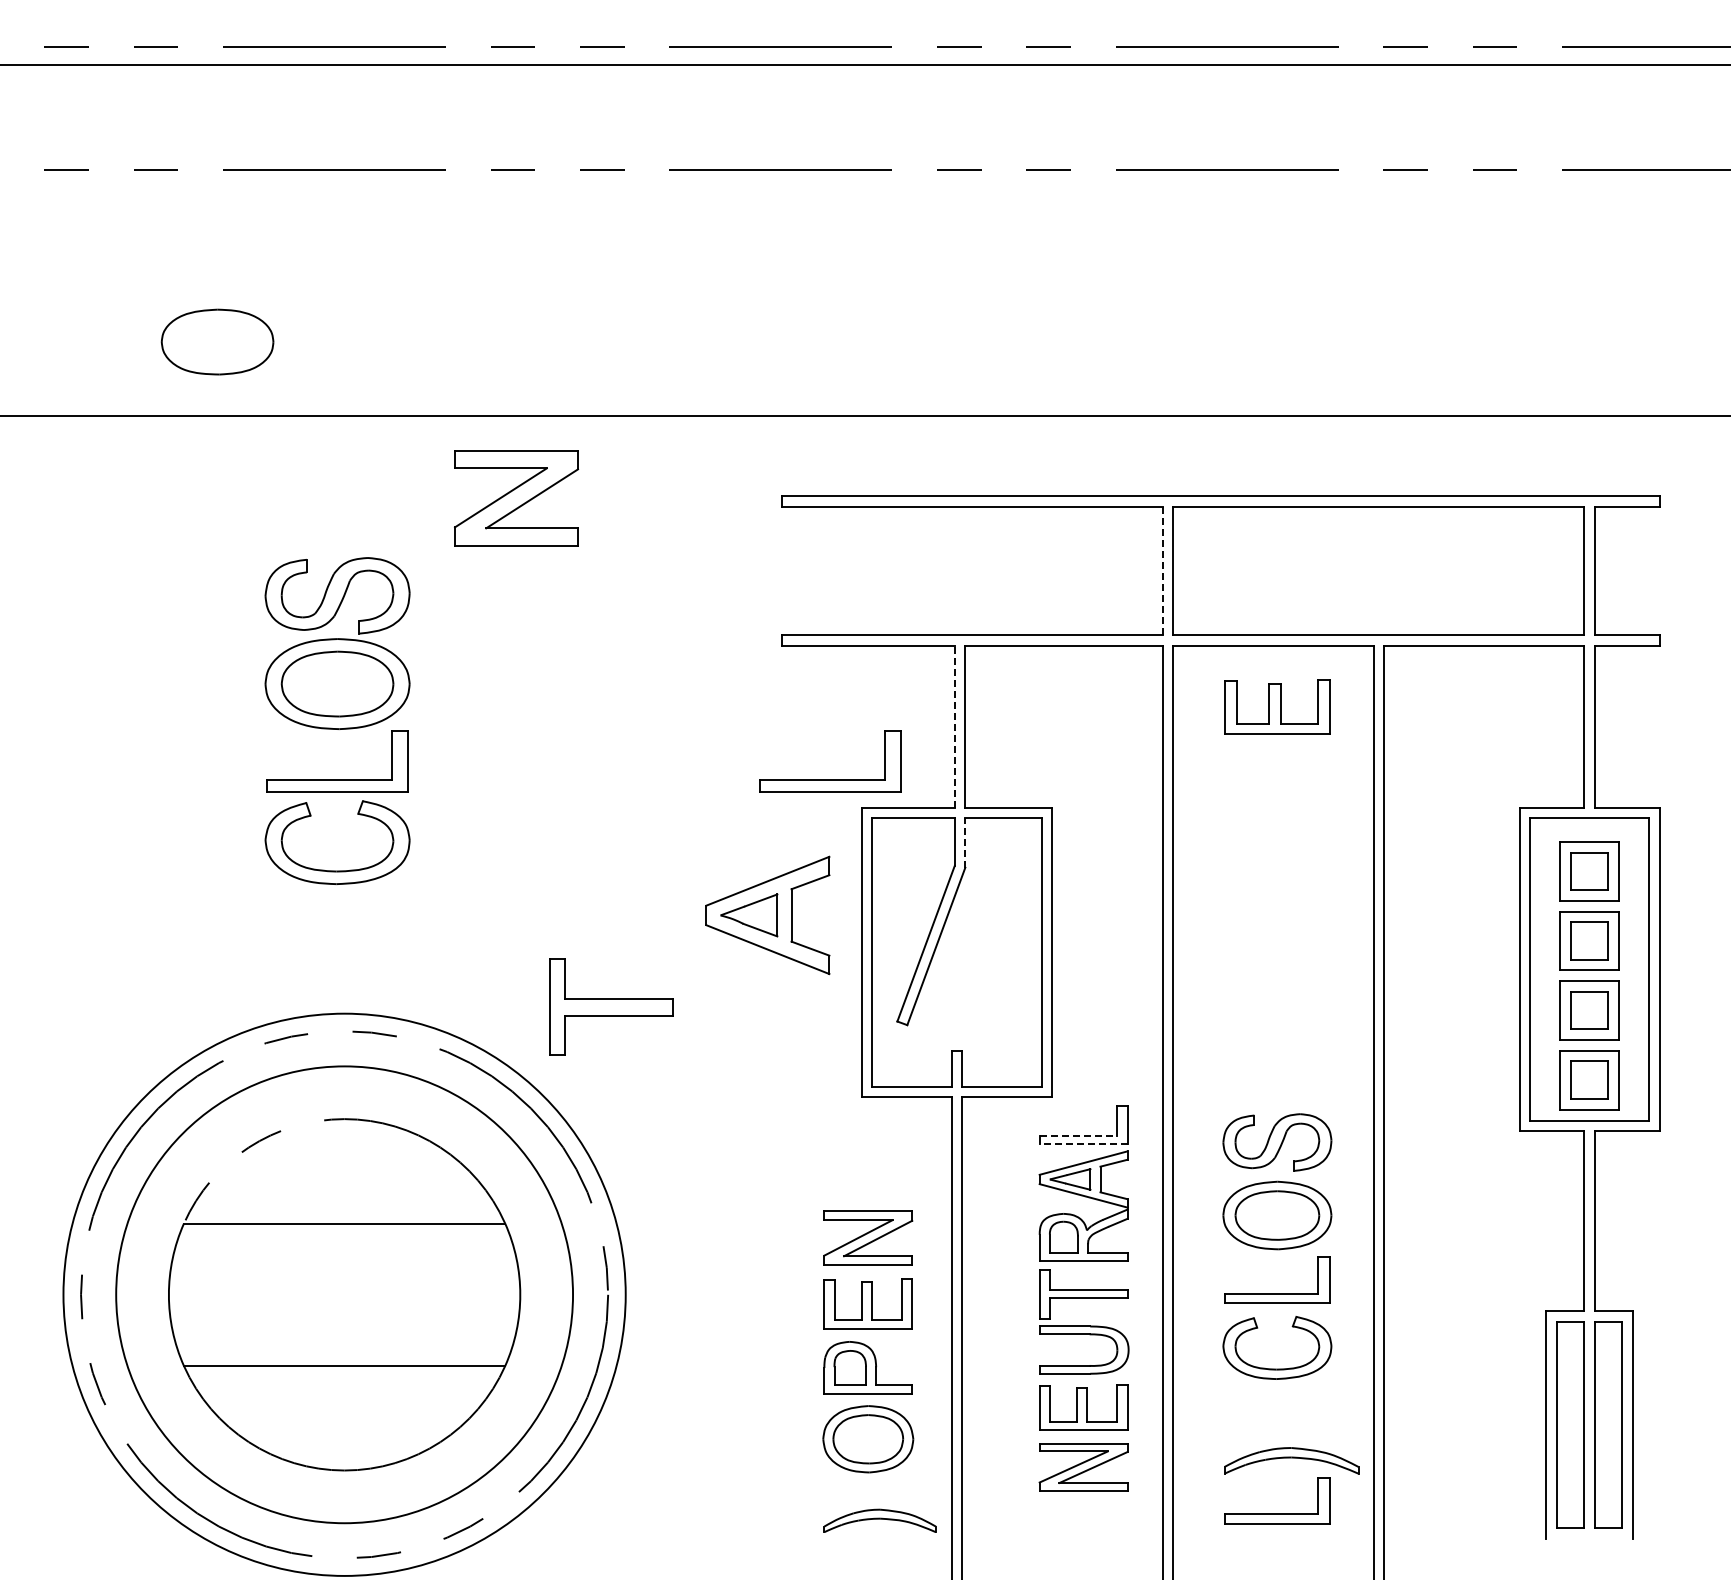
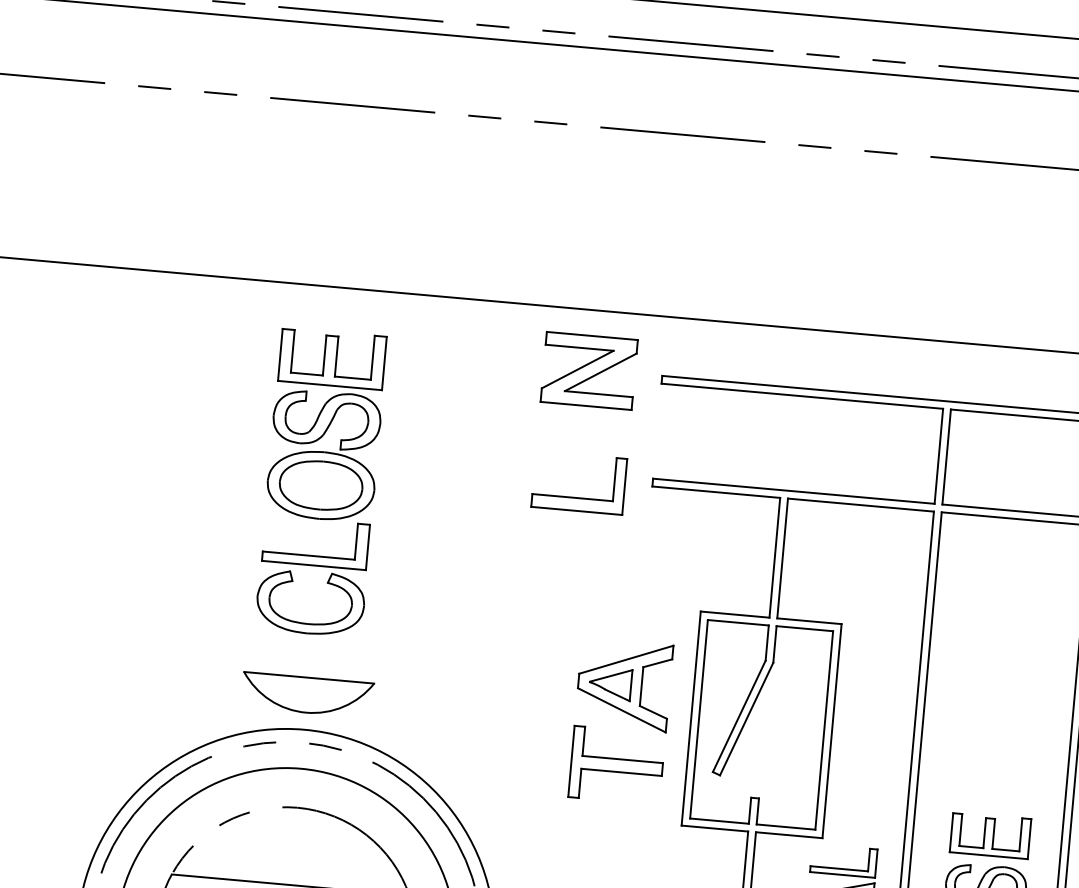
part: (217, 341) -> (254, 224), removed
part: (516, 498) -> (589, 371), moved
part: (337, 512) -> (332, 358), added
line: (1162, 570) -> (938, 455), dashed -> solid
part: (683, 669) -> (577, 497), added
part: (1277, 706) -> (990, 835), moved
line: (954, 726) -> (774, 557), dashed -> solid
part: (830, 779) -> (679, 588), removed
line: (965, 842) -> (775, 644), dashed -> solid
part: (344, 966) -> (307, 694), added
part: (611, 1006) -> (616, 764), moved
line: (1078, 1136) -> (839, 869), dashed -> solid
line: (1083, 1143) -> (842, 874), dashed -> solid

